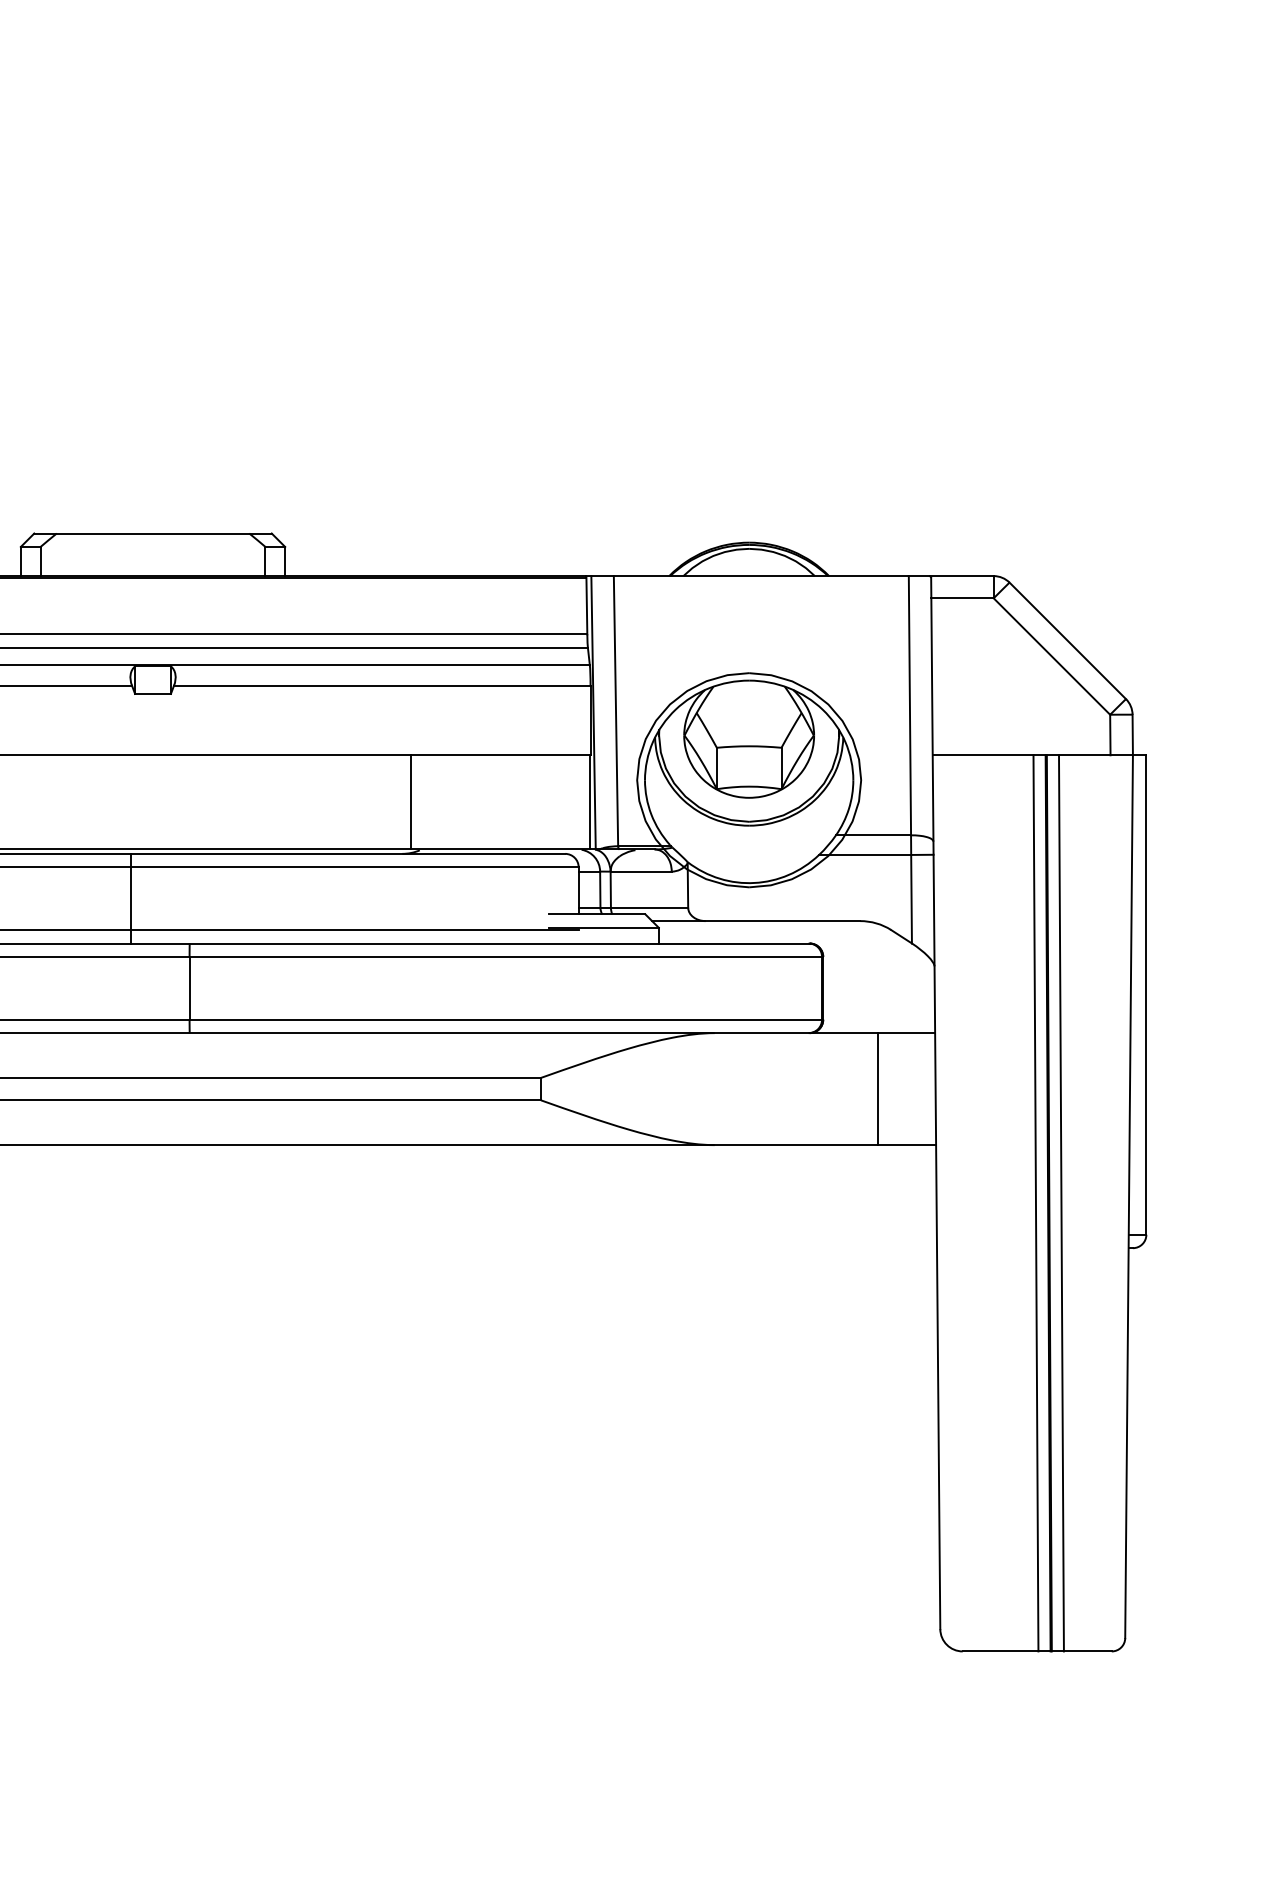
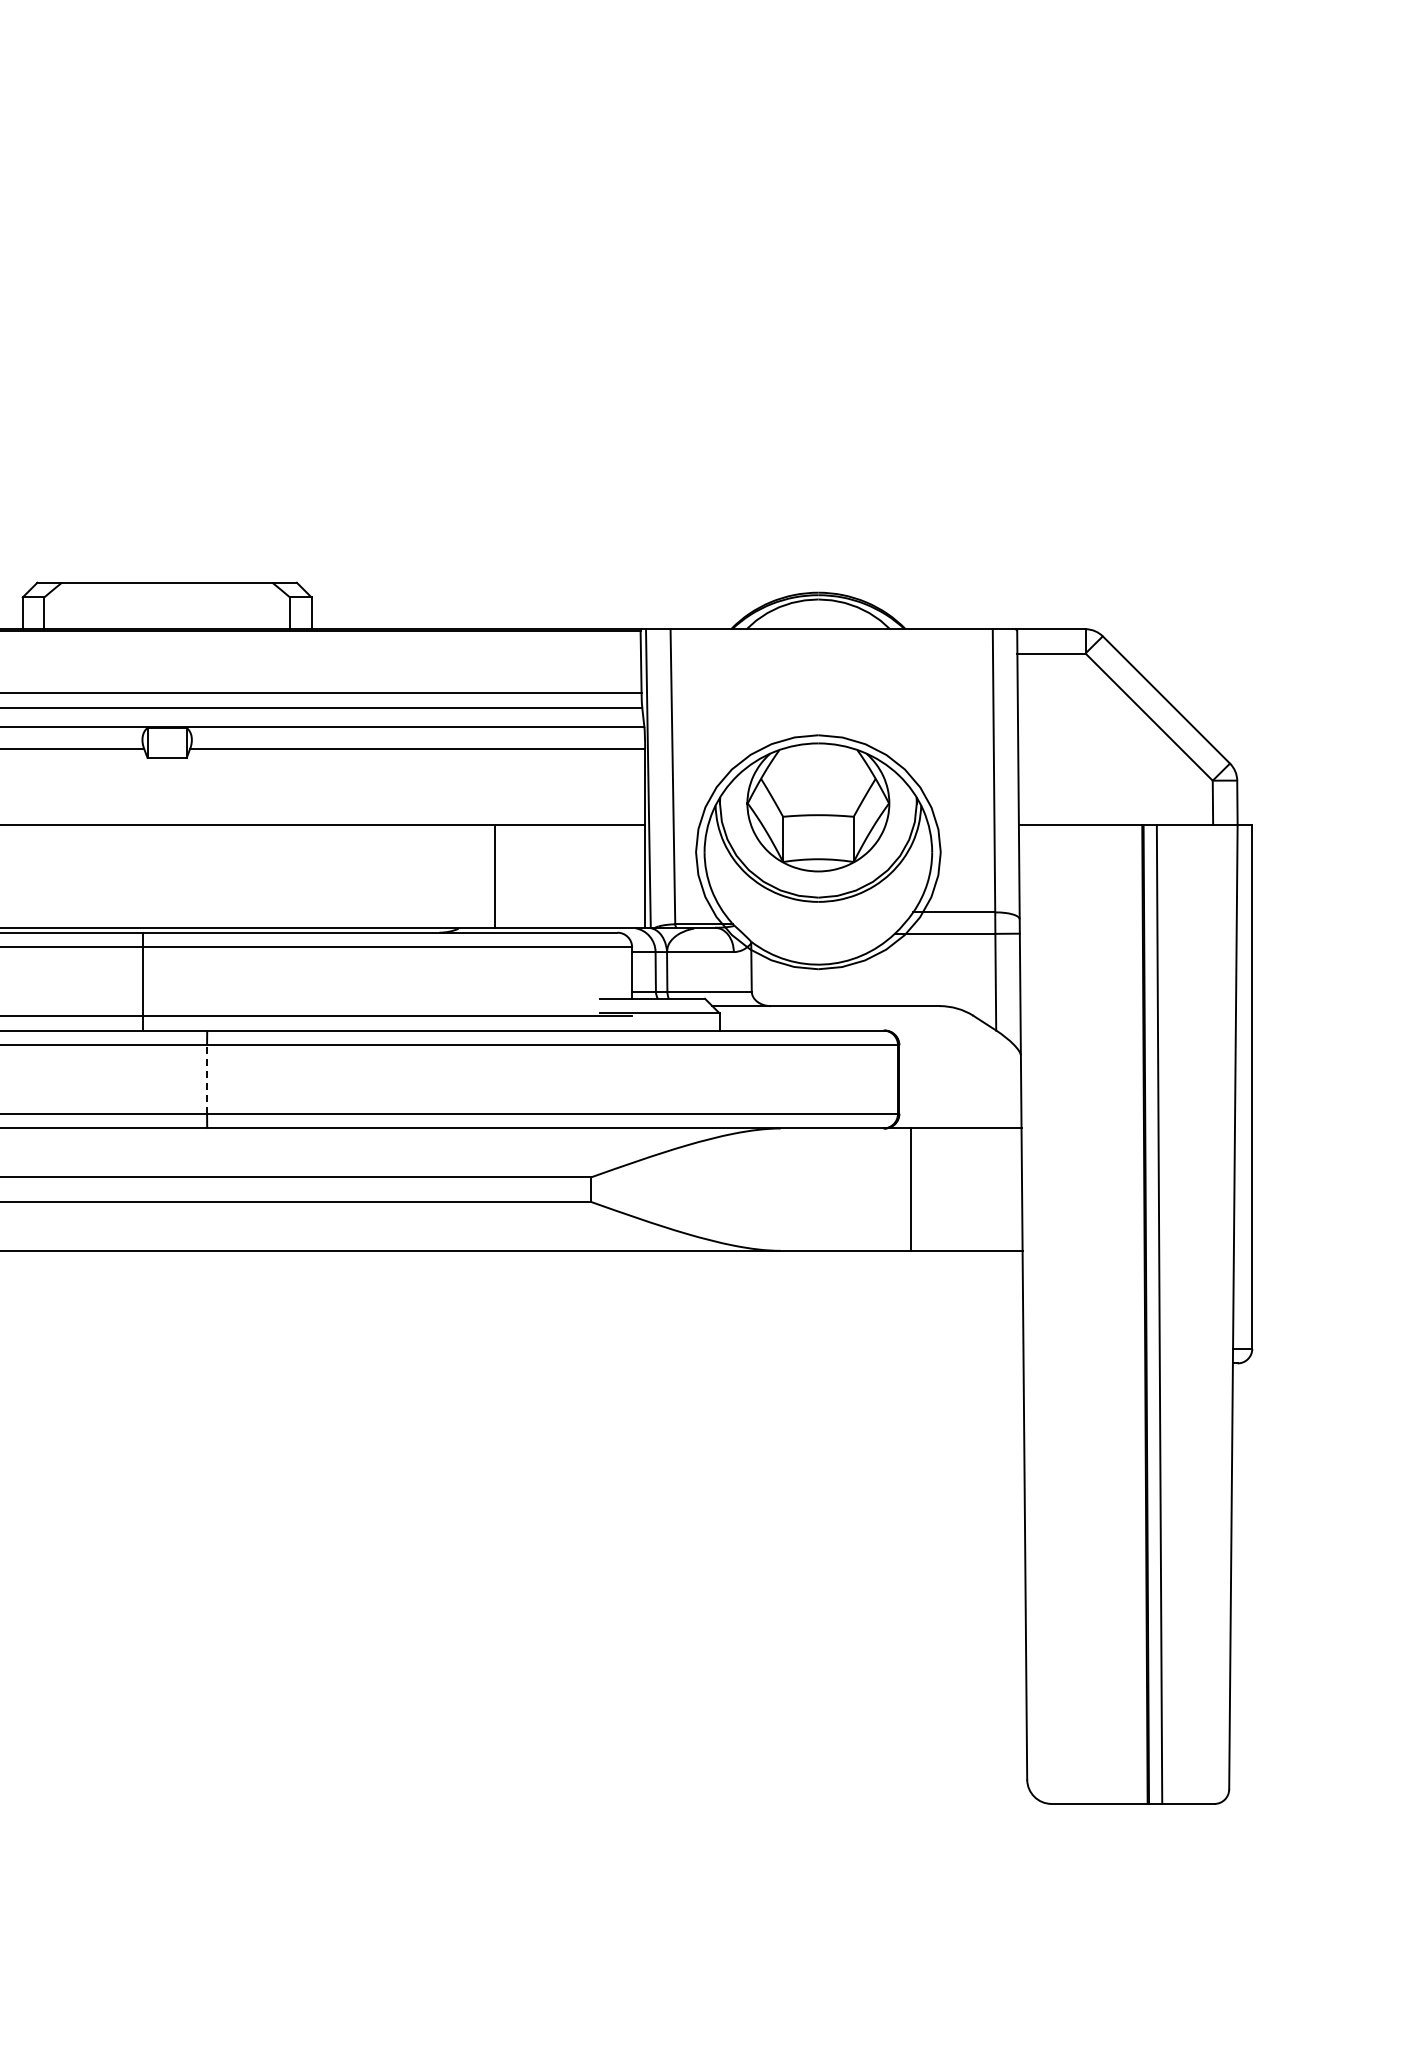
line: (411, 802) -> (495, 876), moved
line: (189, 988) -> (207, 1079), solid -> dashed
line: (878, 1088) -> (911, 1189), moved
line: (1035, 1203) -> (1131, 1314), removed

